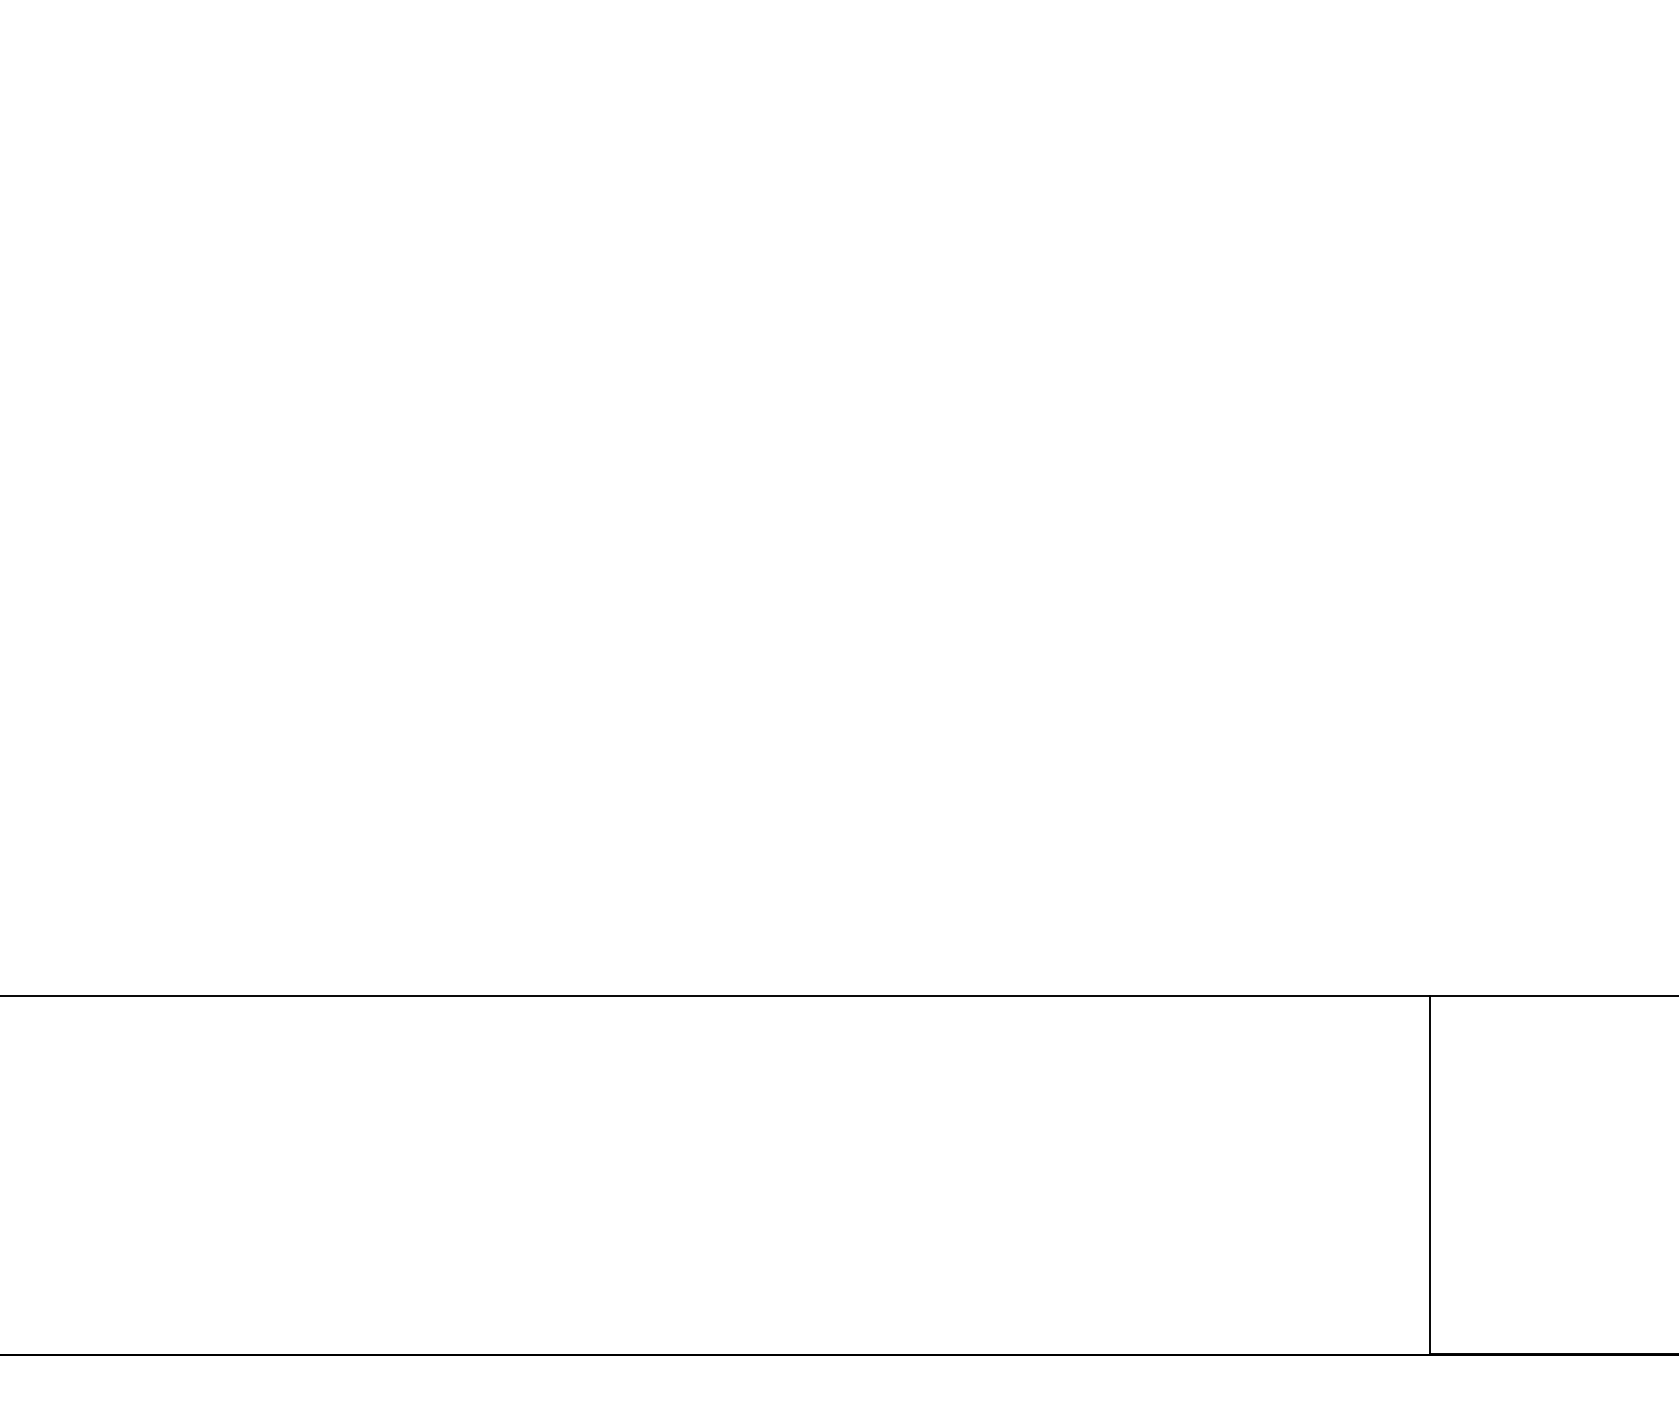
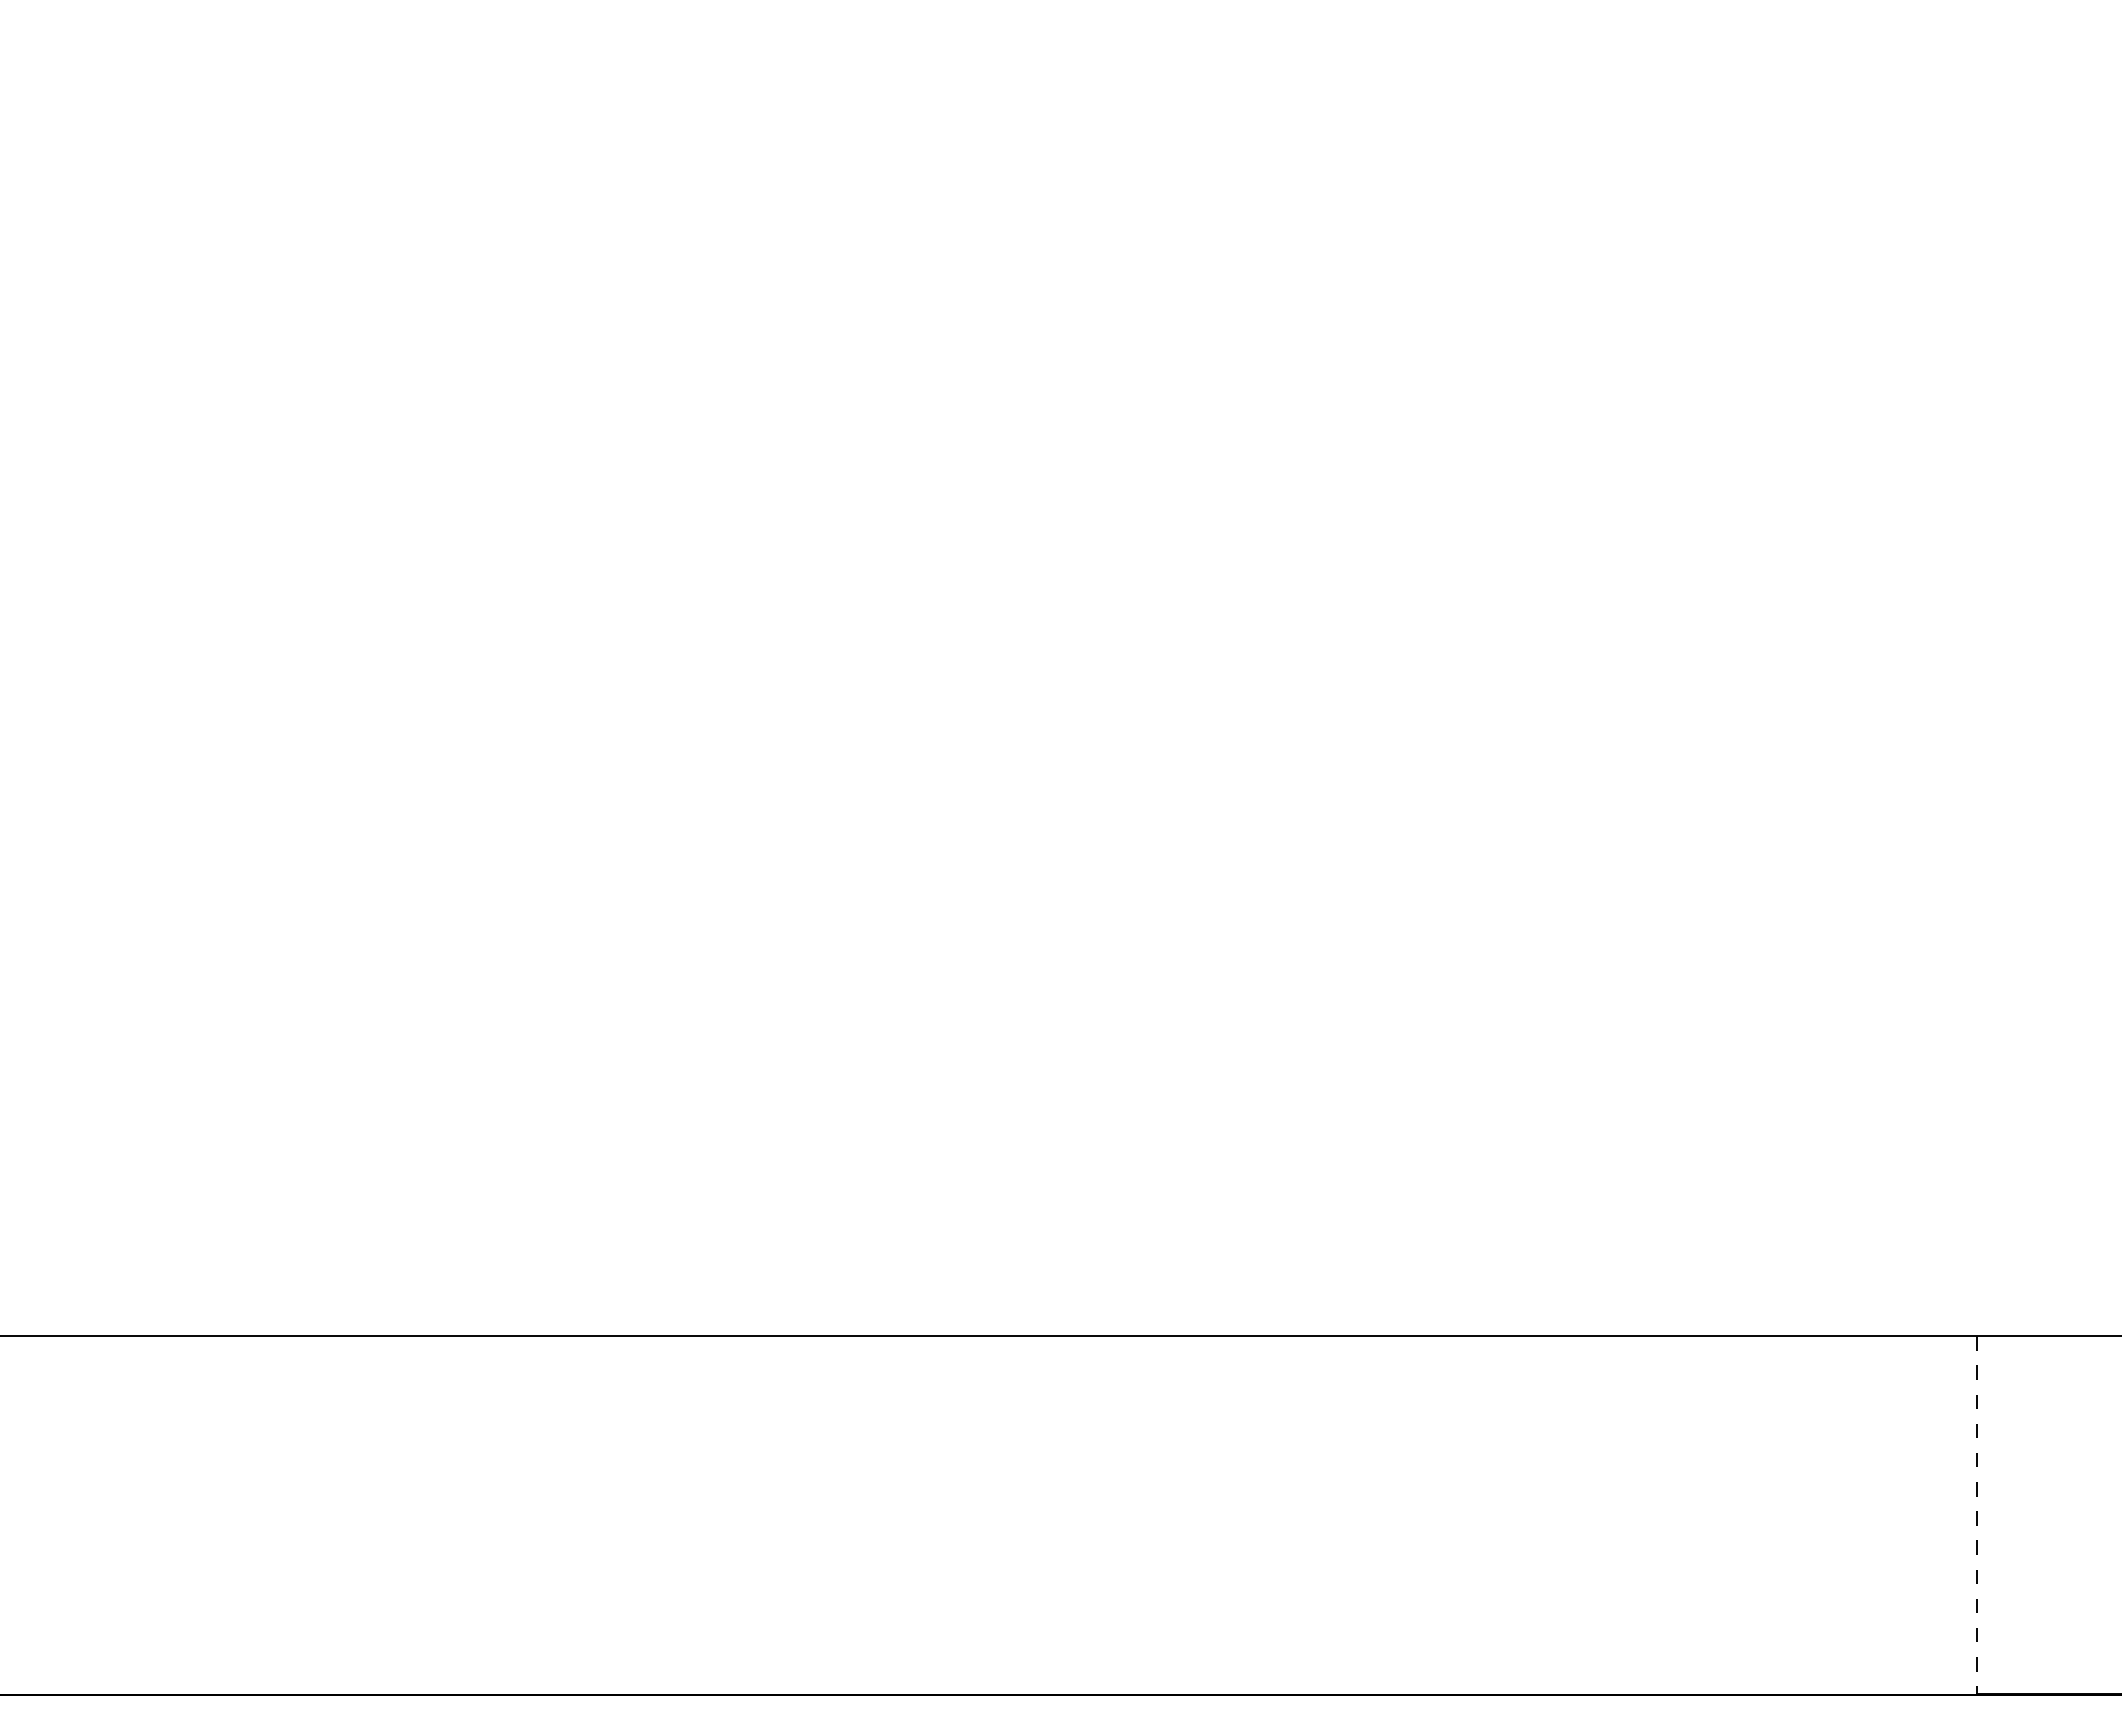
line: (1430, 1175) -> (1977, 1515), solid -> dashed

